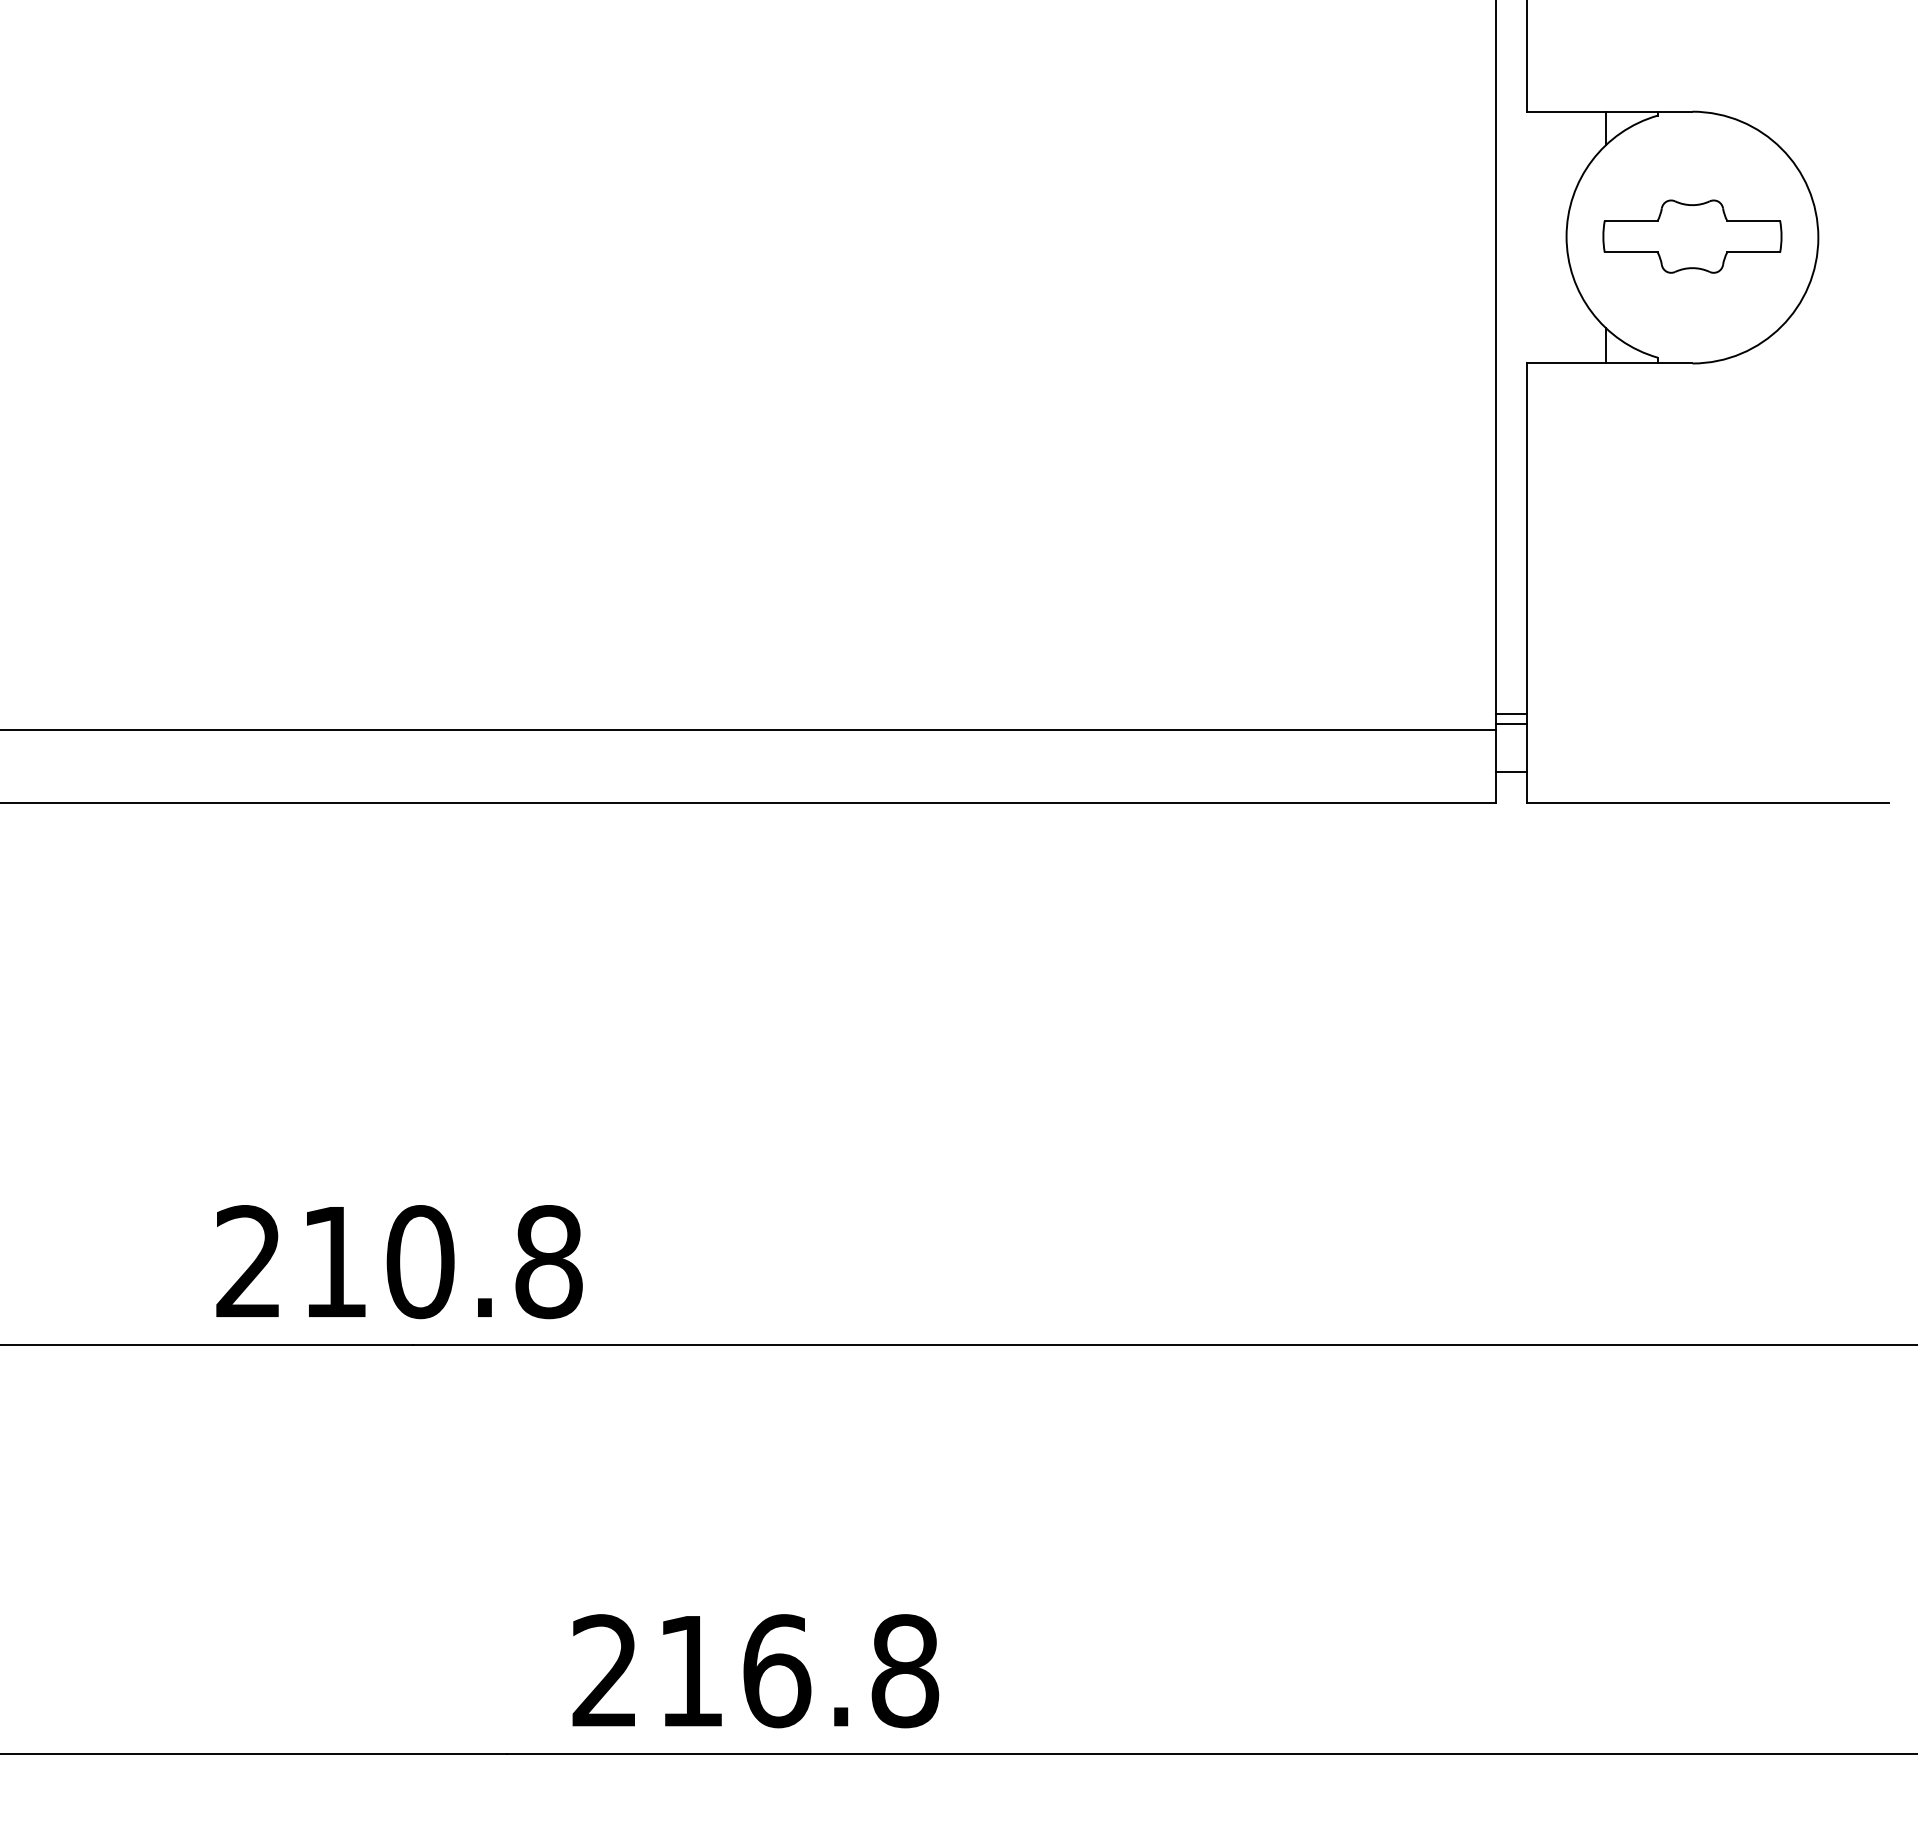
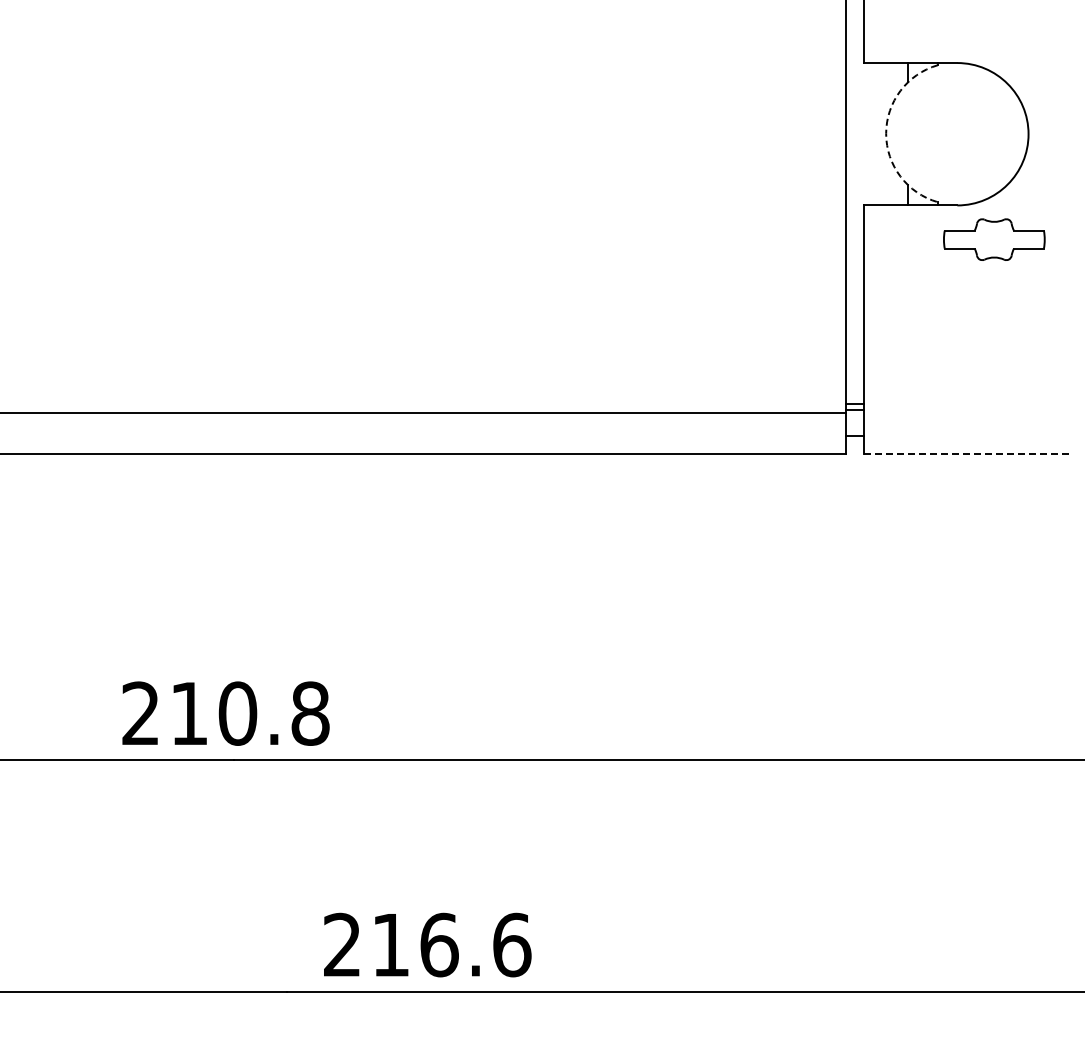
arc: (1567, 236) -> (886, 133), solid -> dashed
part: (1692, 236) -> (994, 239), moved
line: (1708, 803) -> (966, 454), solid -> dashed
text: (905, 1670) -> (512, 944), 216.8 -> 216.6

